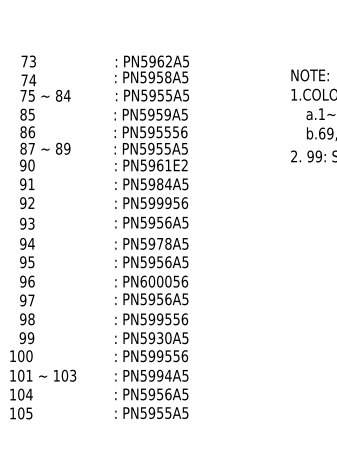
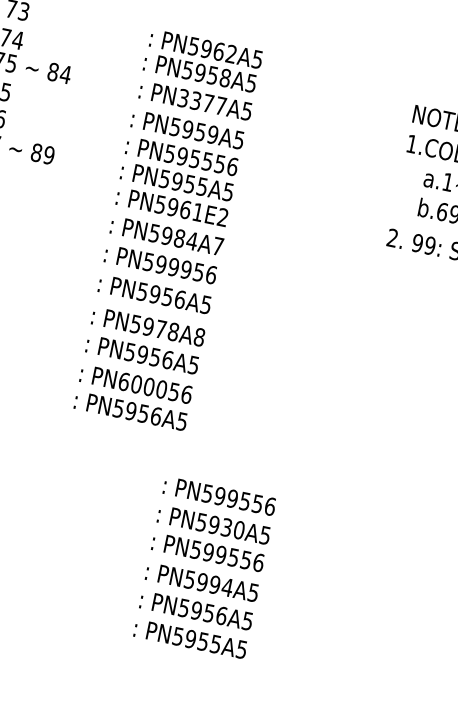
text: (156, 95) -> (201, 102), PN5955A5 -> PN3377A5
text: (185, 184) -> (218, 246), PN5984A5 -> PN5984A7
text: (185, 243) -> (199, 336), PN5978A5 -> PN5978A8
text: (151, 365) -> (204, 566), moved

